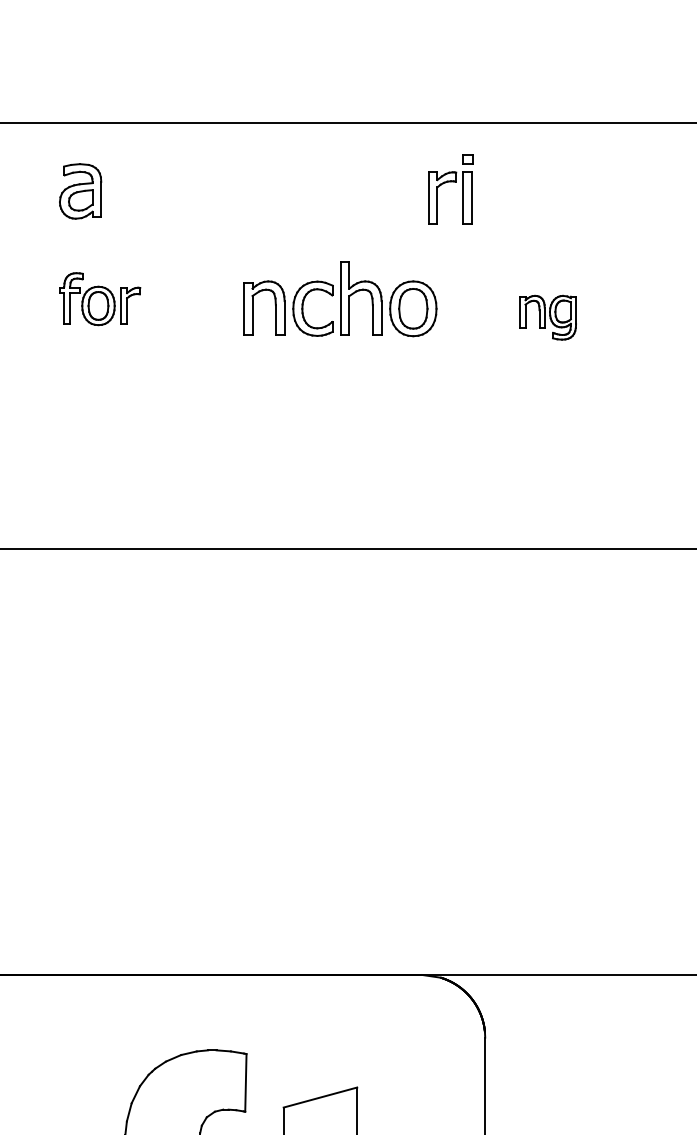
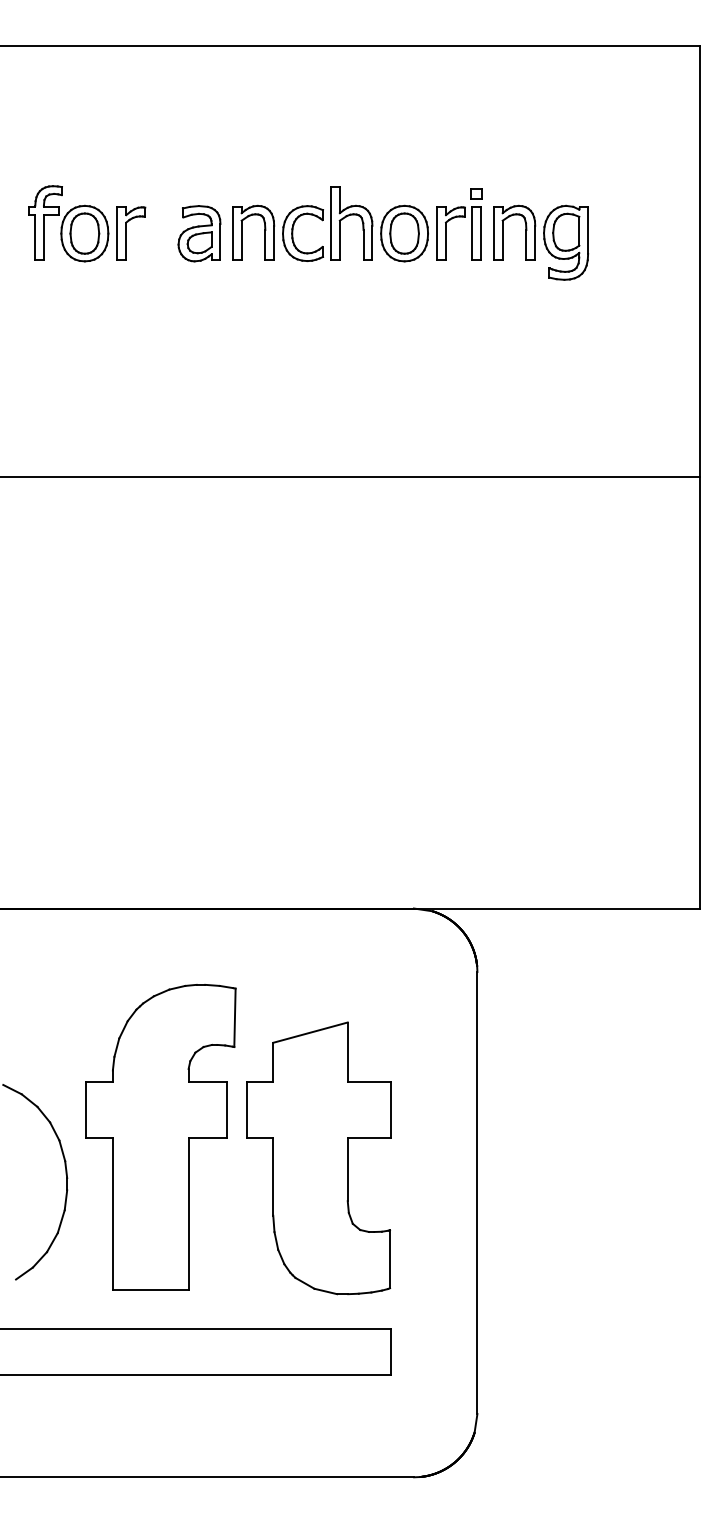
part: (450, 182) -> (459, 217), moved
part: (80, 191) -> (199, 233), moved
part: (100, 298) -> (87, 223), size x1.43
part: (548, 317) -> (541, 242), size x1.67

